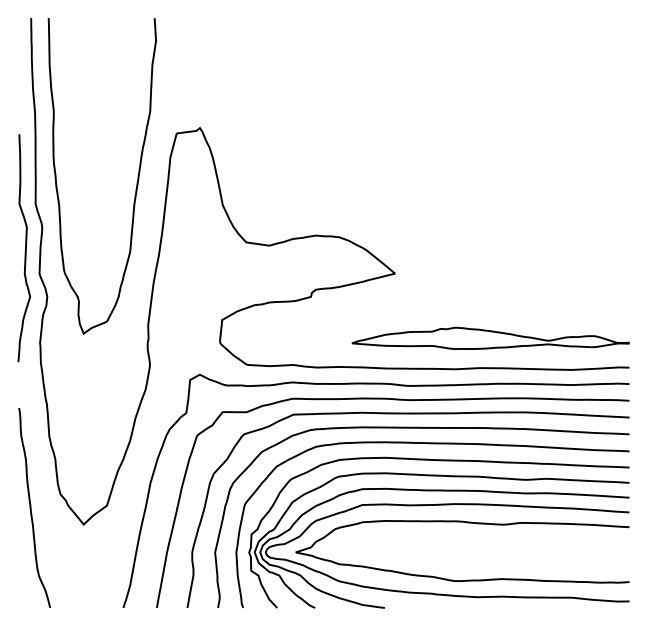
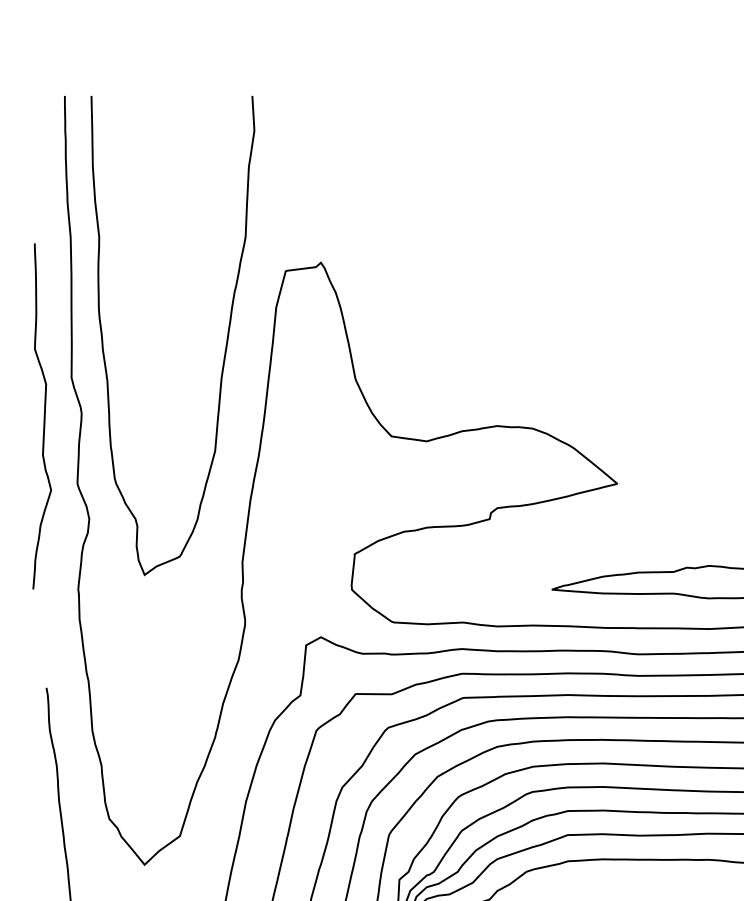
curve: (25, 248) -> (44, 416), moved

